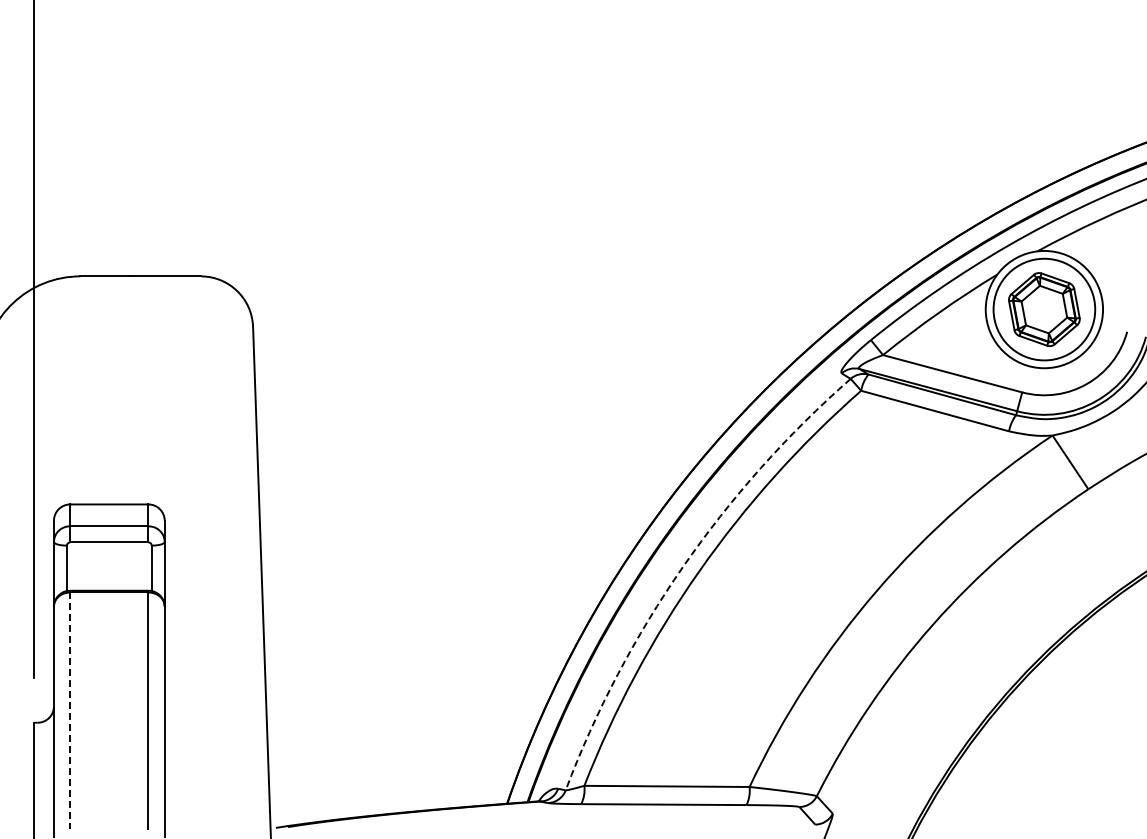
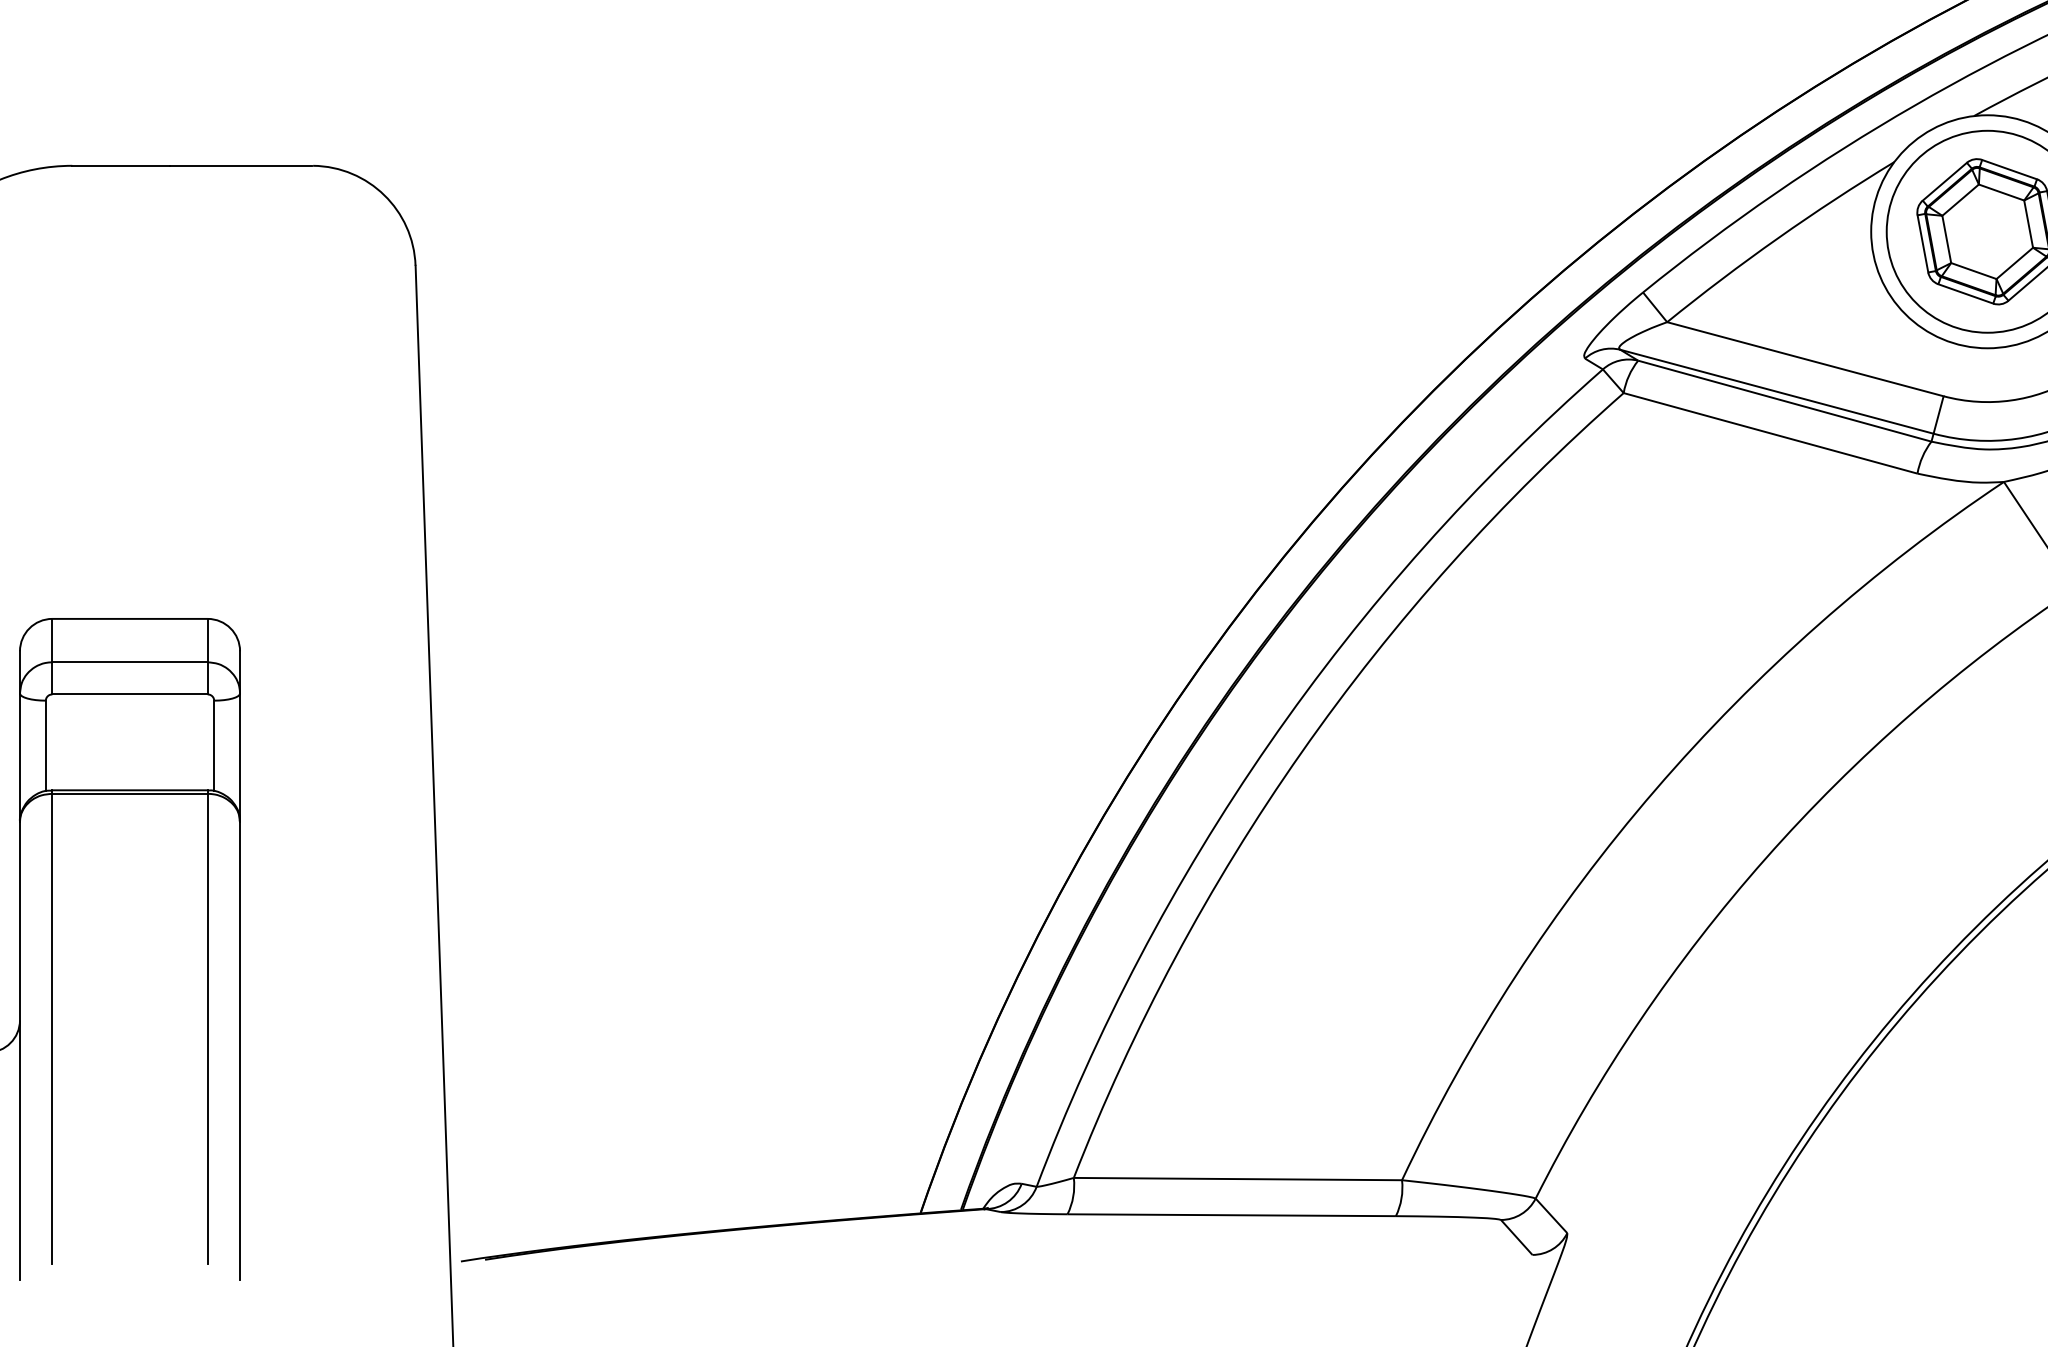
arc: (682, 567) -> (1268, 744), dashed -> solid
line: (70, 711) -> (52, 1030), dashed -> solid

